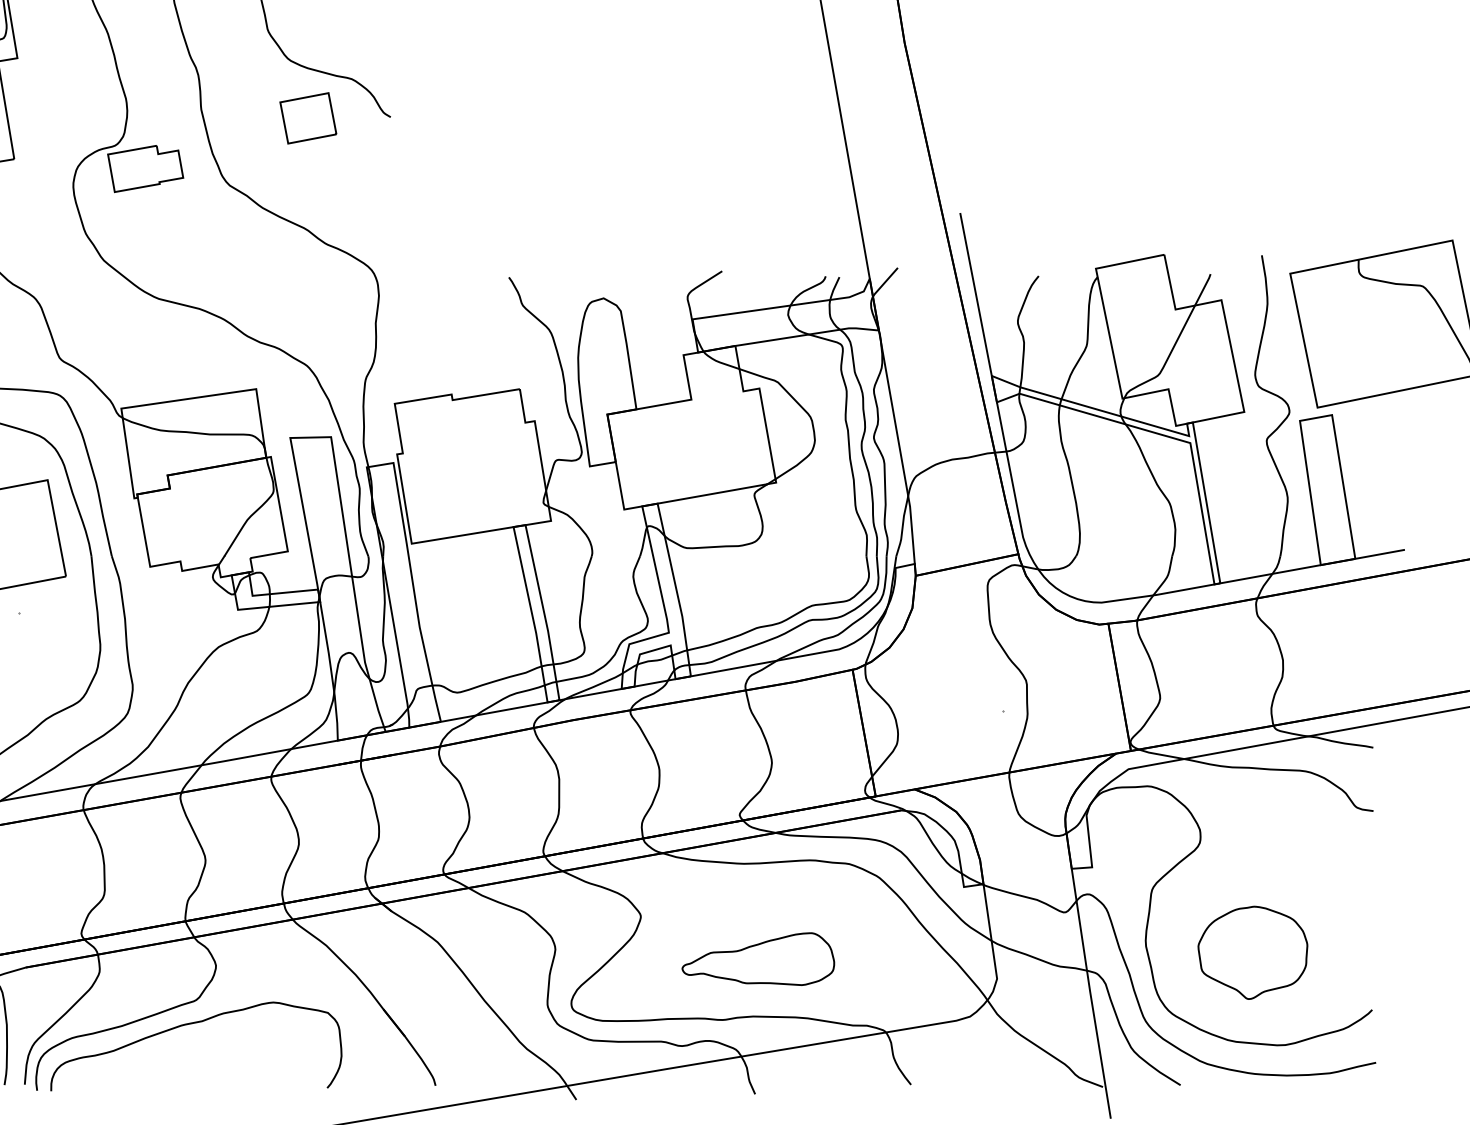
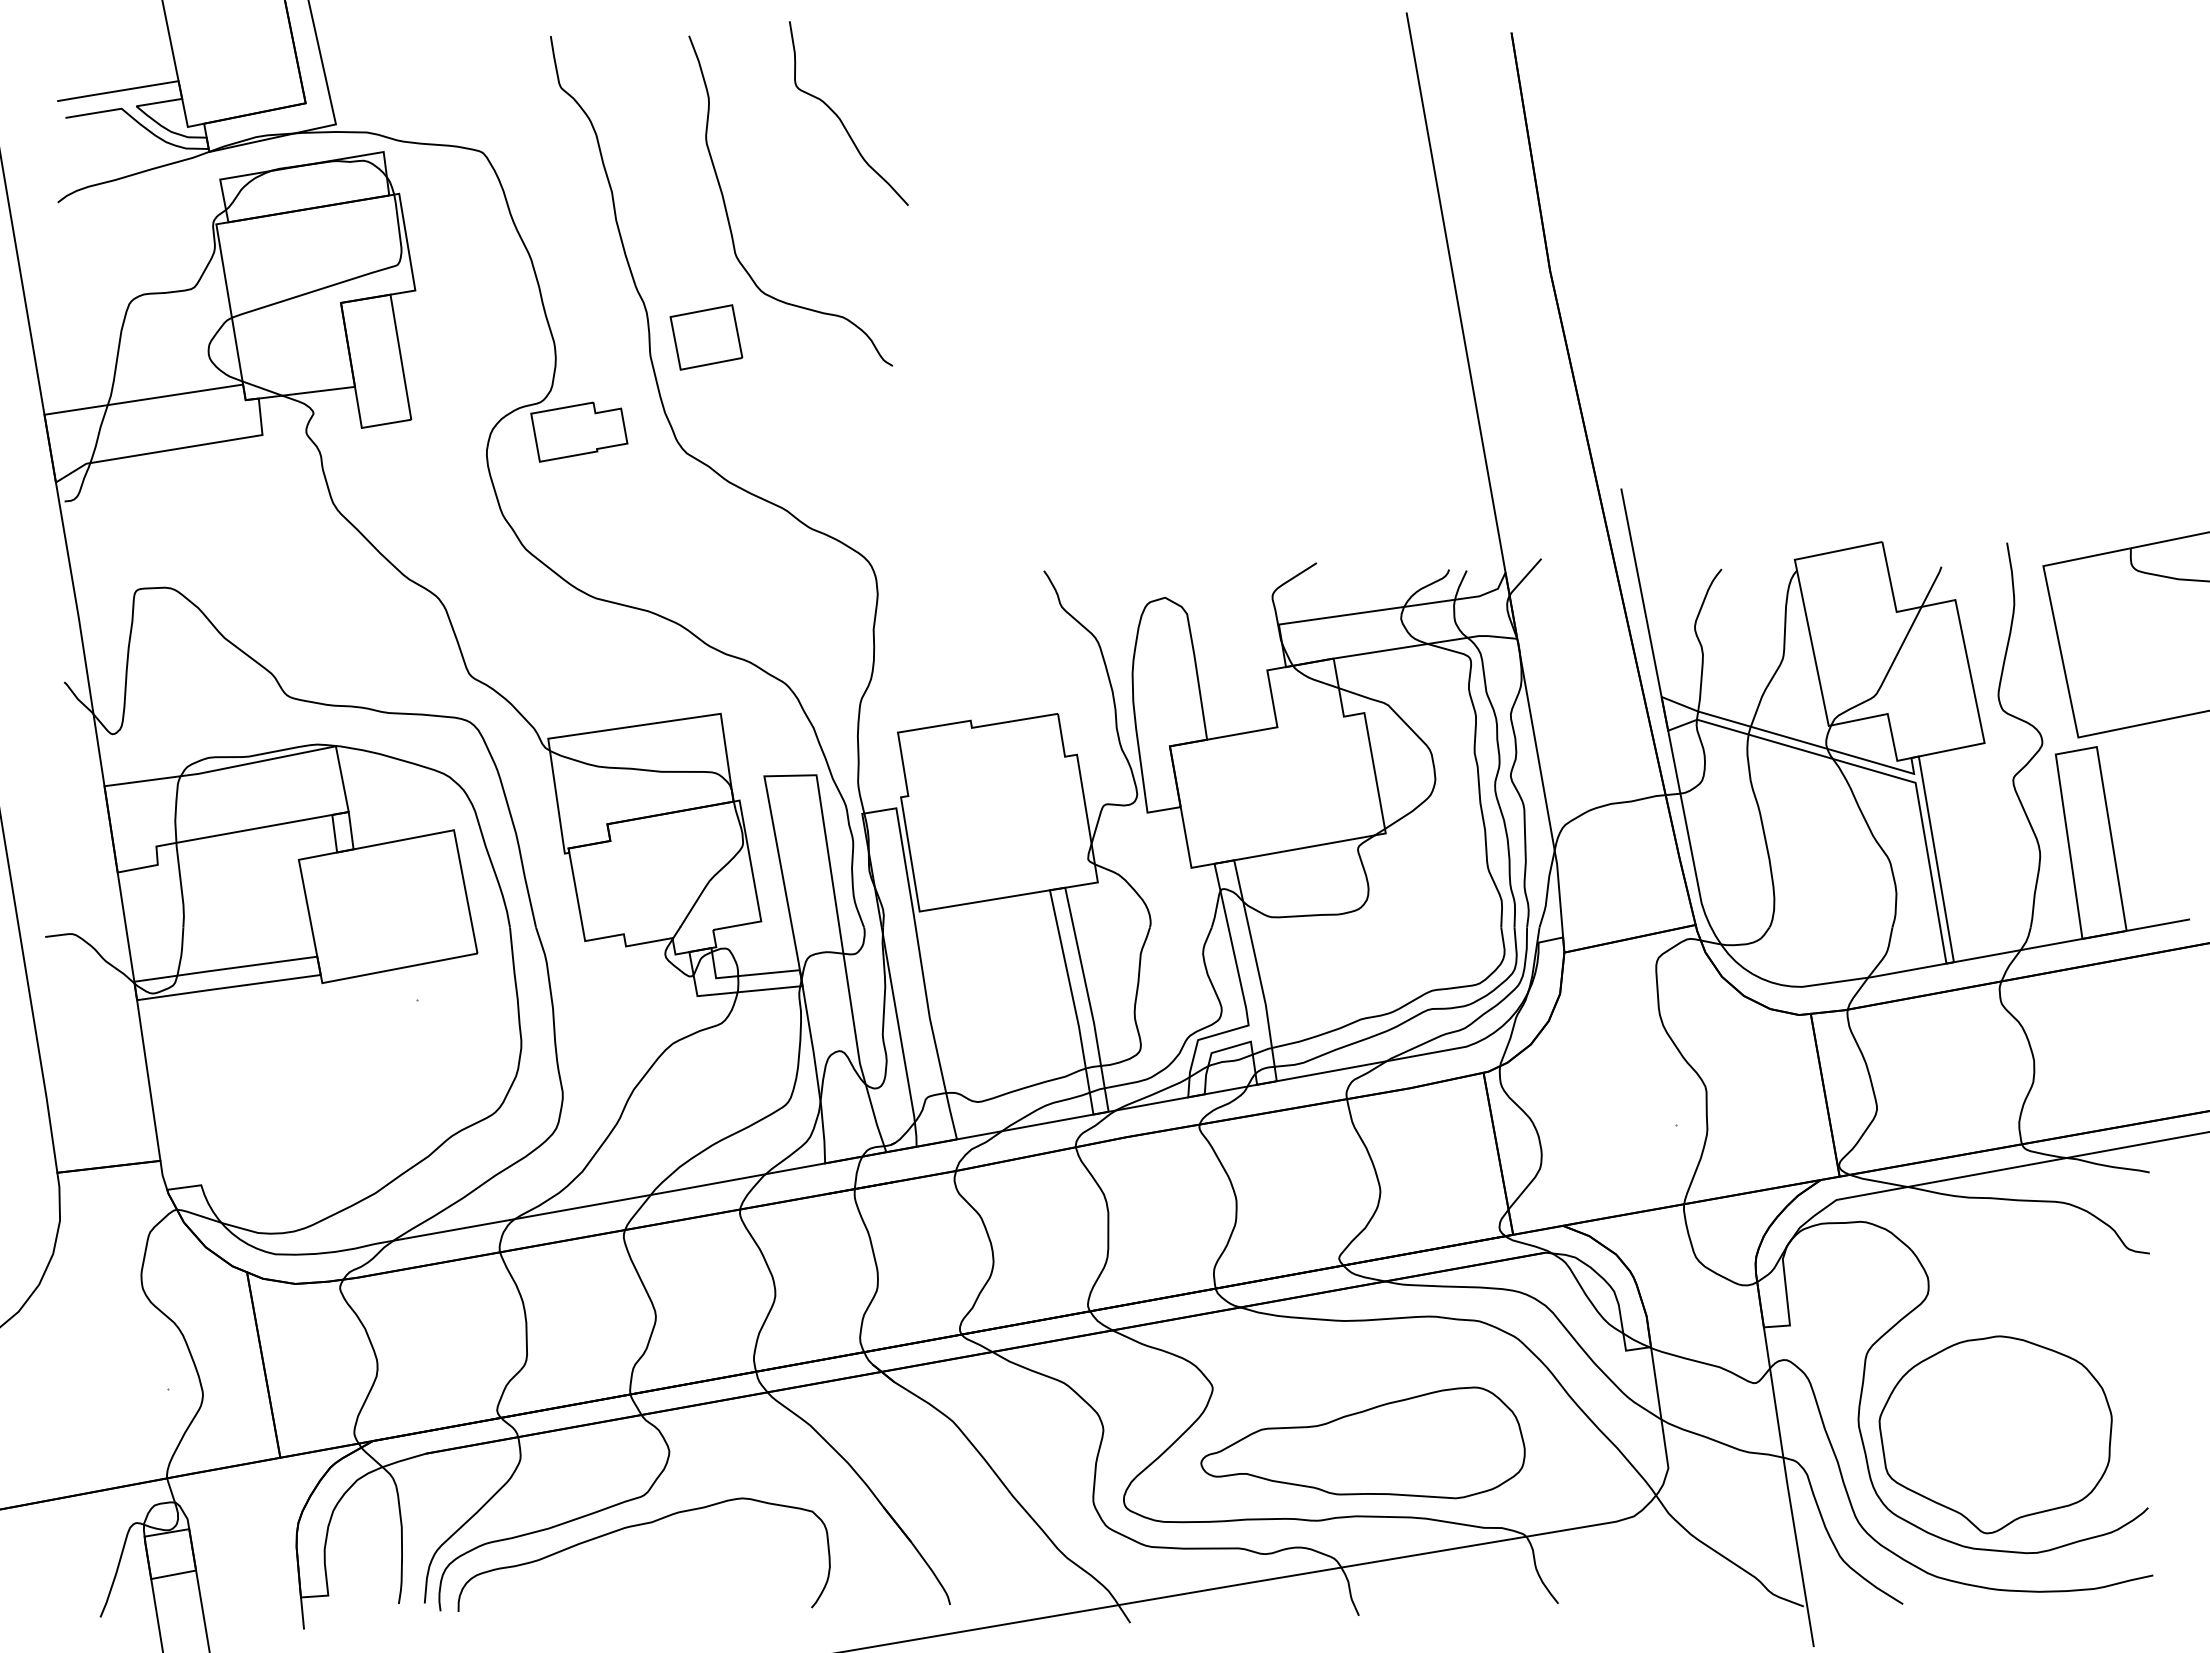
part: (308, 118) -> (706, 337), moved
part: (1252, 952) -> (1995, 1434), size x1.67
part: (757, 958) -> (1362, 1442), size x1.67

